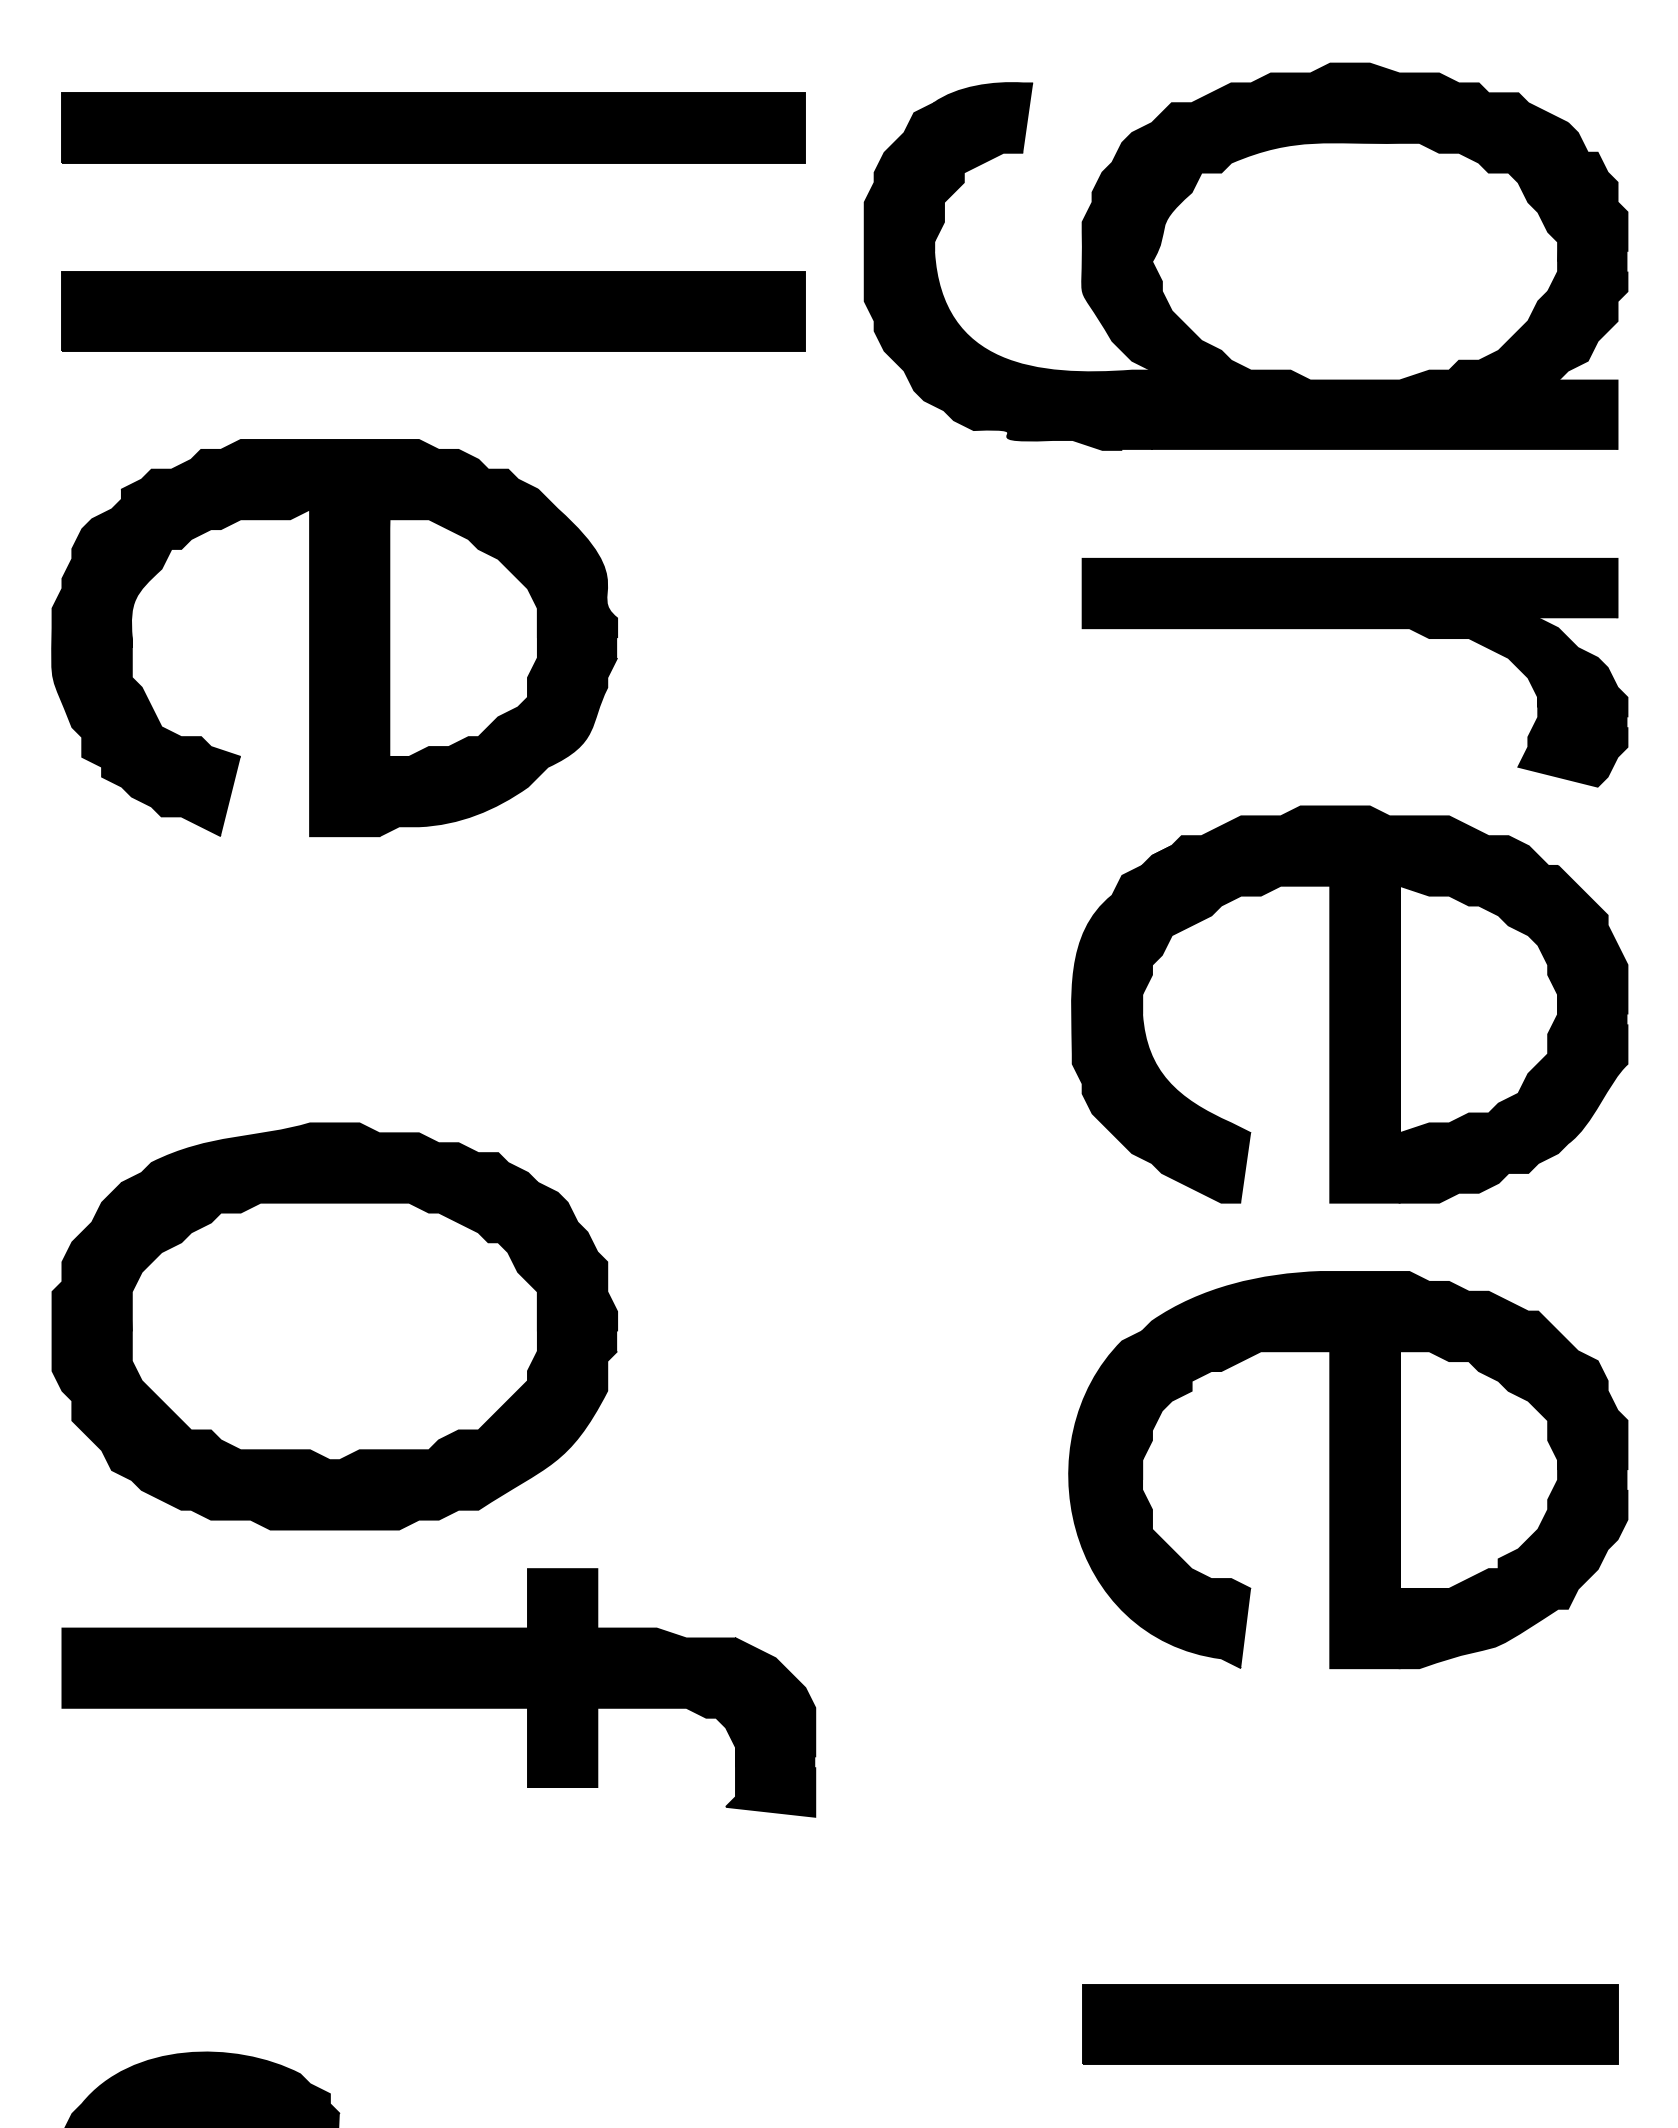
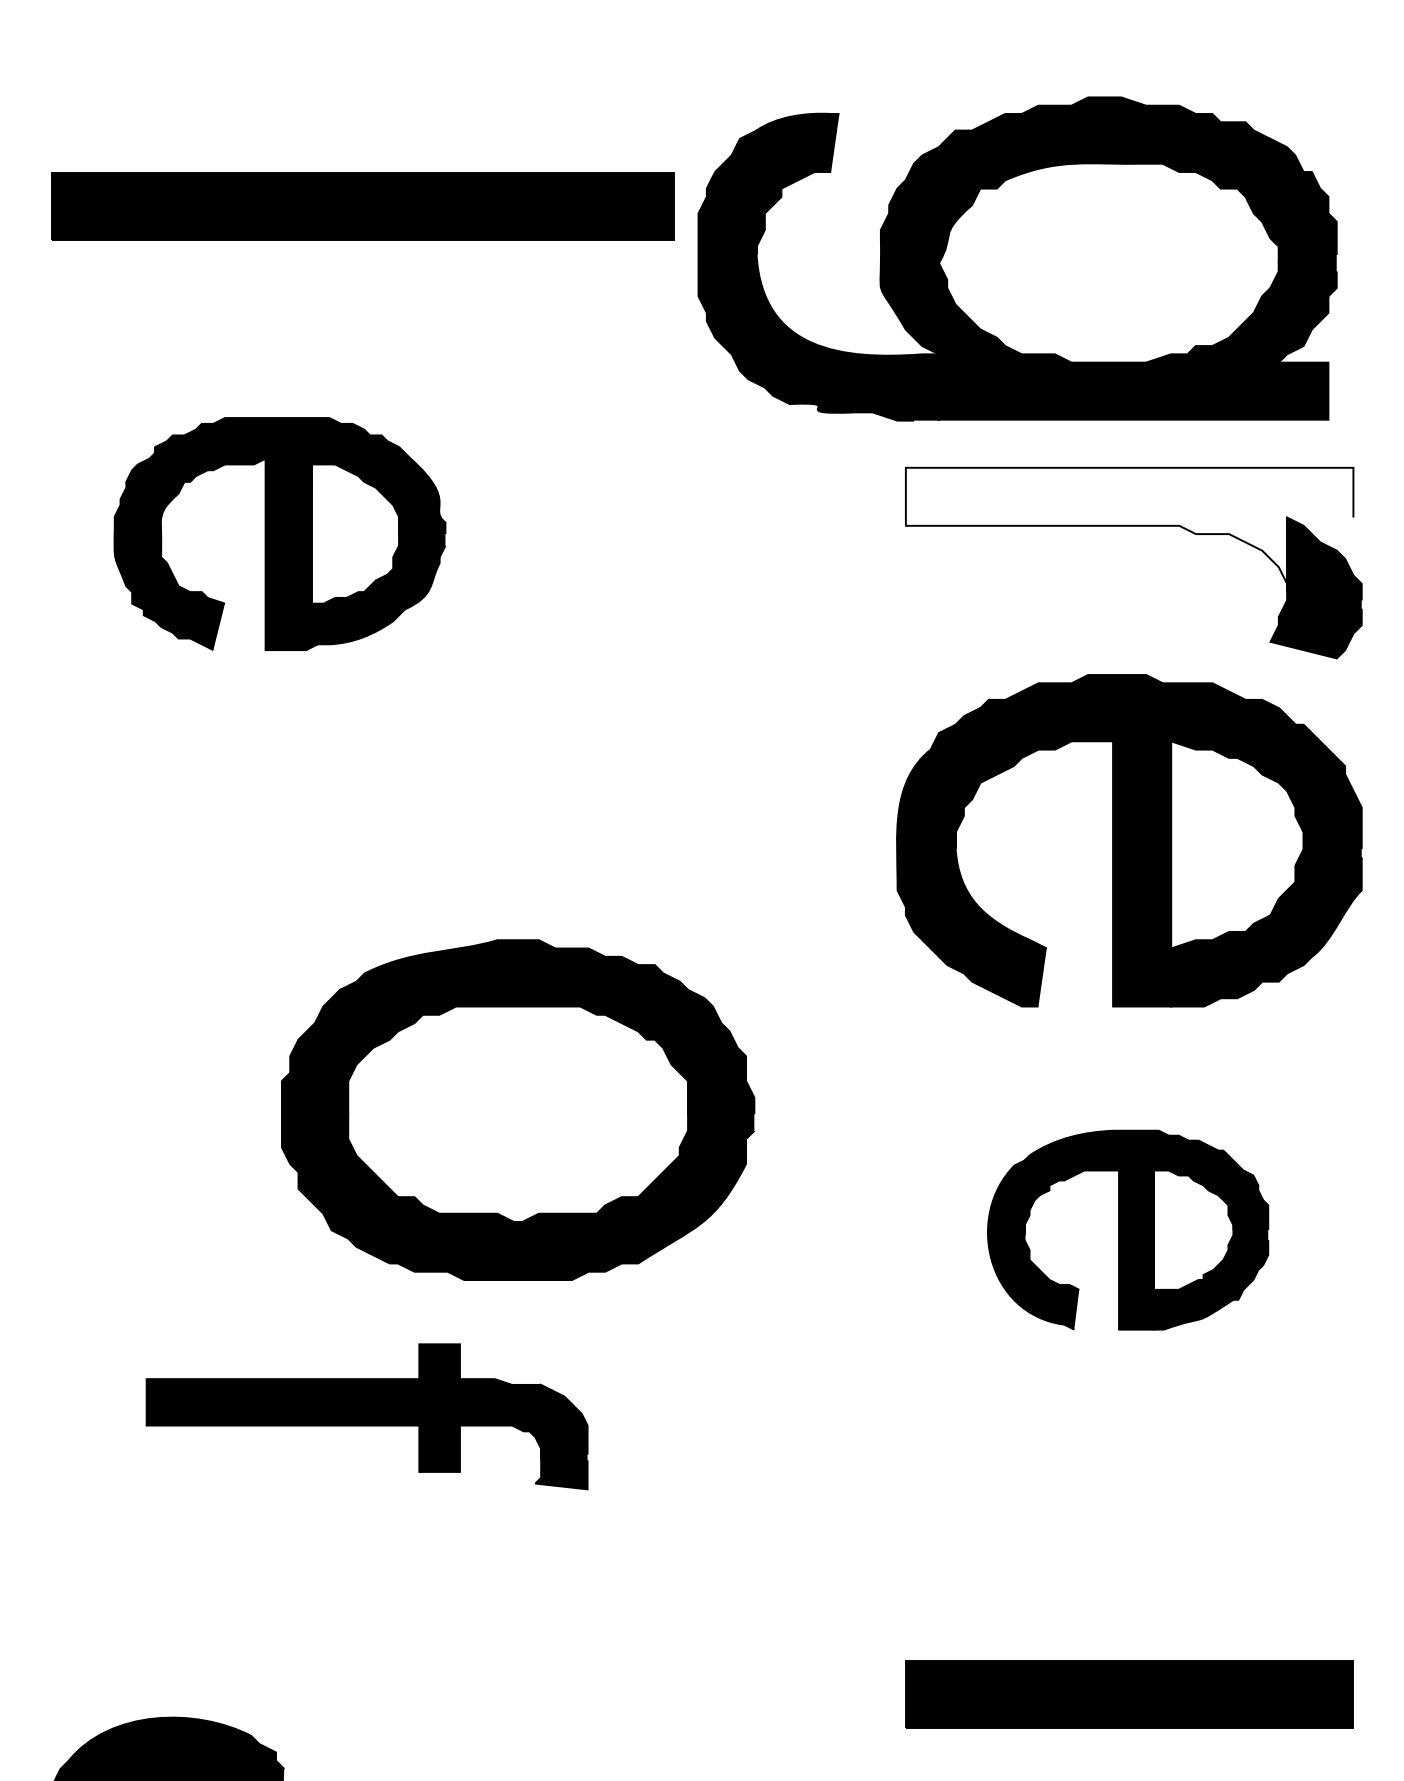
part: (433, 127) -> (362, 106), removed
part: (1245, 256) -> (1017, 258), moved
part: (433, 311) -> (362, 206), moved
fill: (1349, 632) -> (1129, 529), removed
part: (334, 637) -> (279, 533), size x0.7
part: (335, 1325) -> (518, 1109), moved
part: (1347, 1469) -> (1127, 1229), size x0.6
part: (438, 1692) -> (366, 1416), size x0.7

